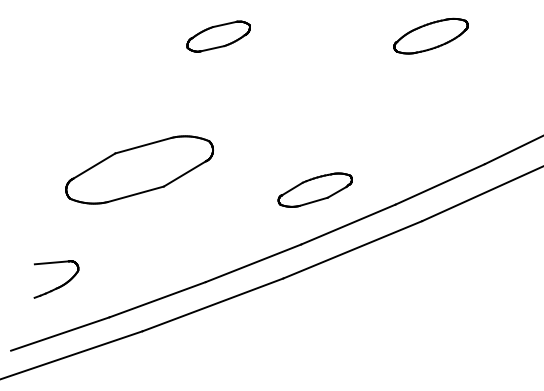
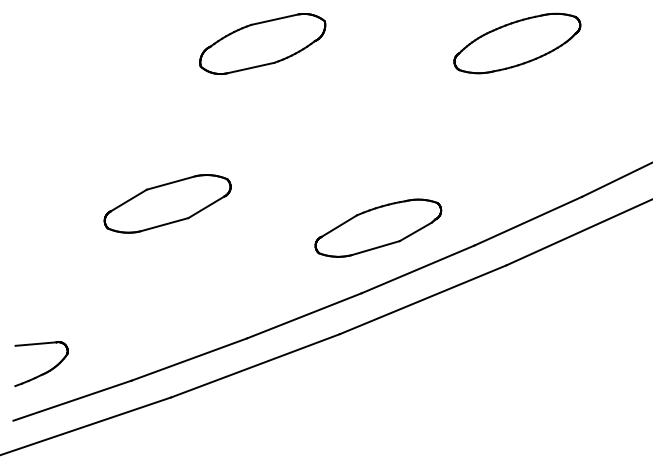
part: (430, 35) -> (516, 42), size x1.43
part: (218, 36) -> (262, 43), size x1.67
part: (139, 169) -> (167, 203), size x0.71
part: (315, 189) -> (378, 227), size x1.43
part: (60, 285) -> (46, 371), moved

